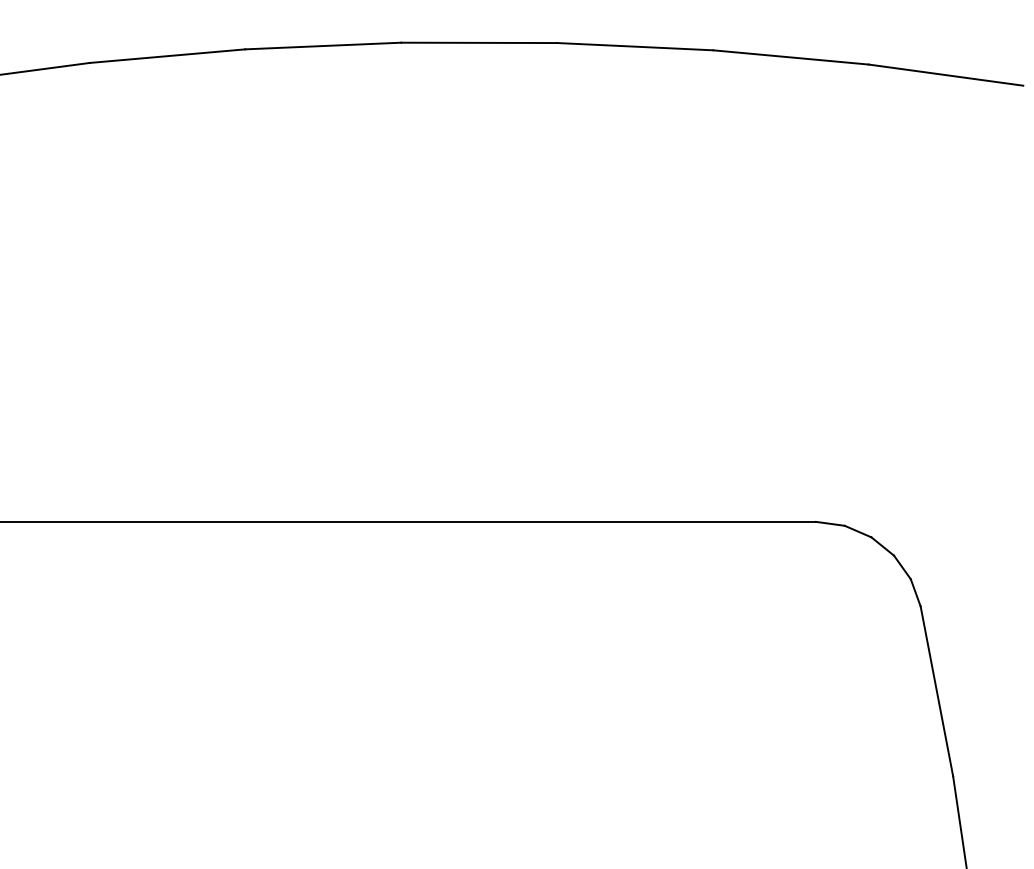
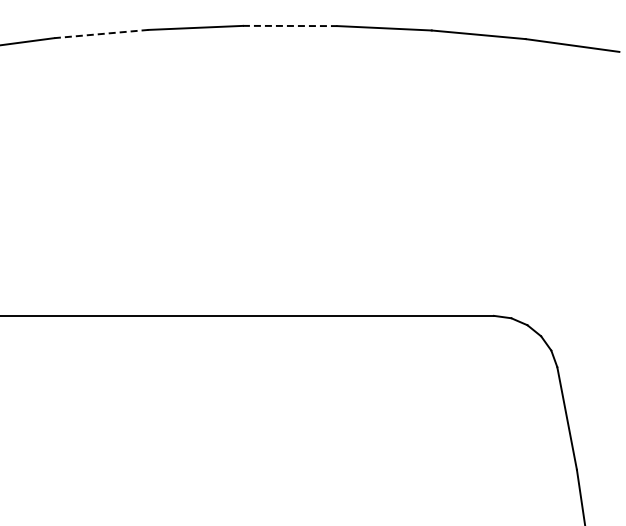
line: (479, 43) -> (290, 26), solid -> dashed
line: (167, 56) -> (101, 34), solid -> dashed

